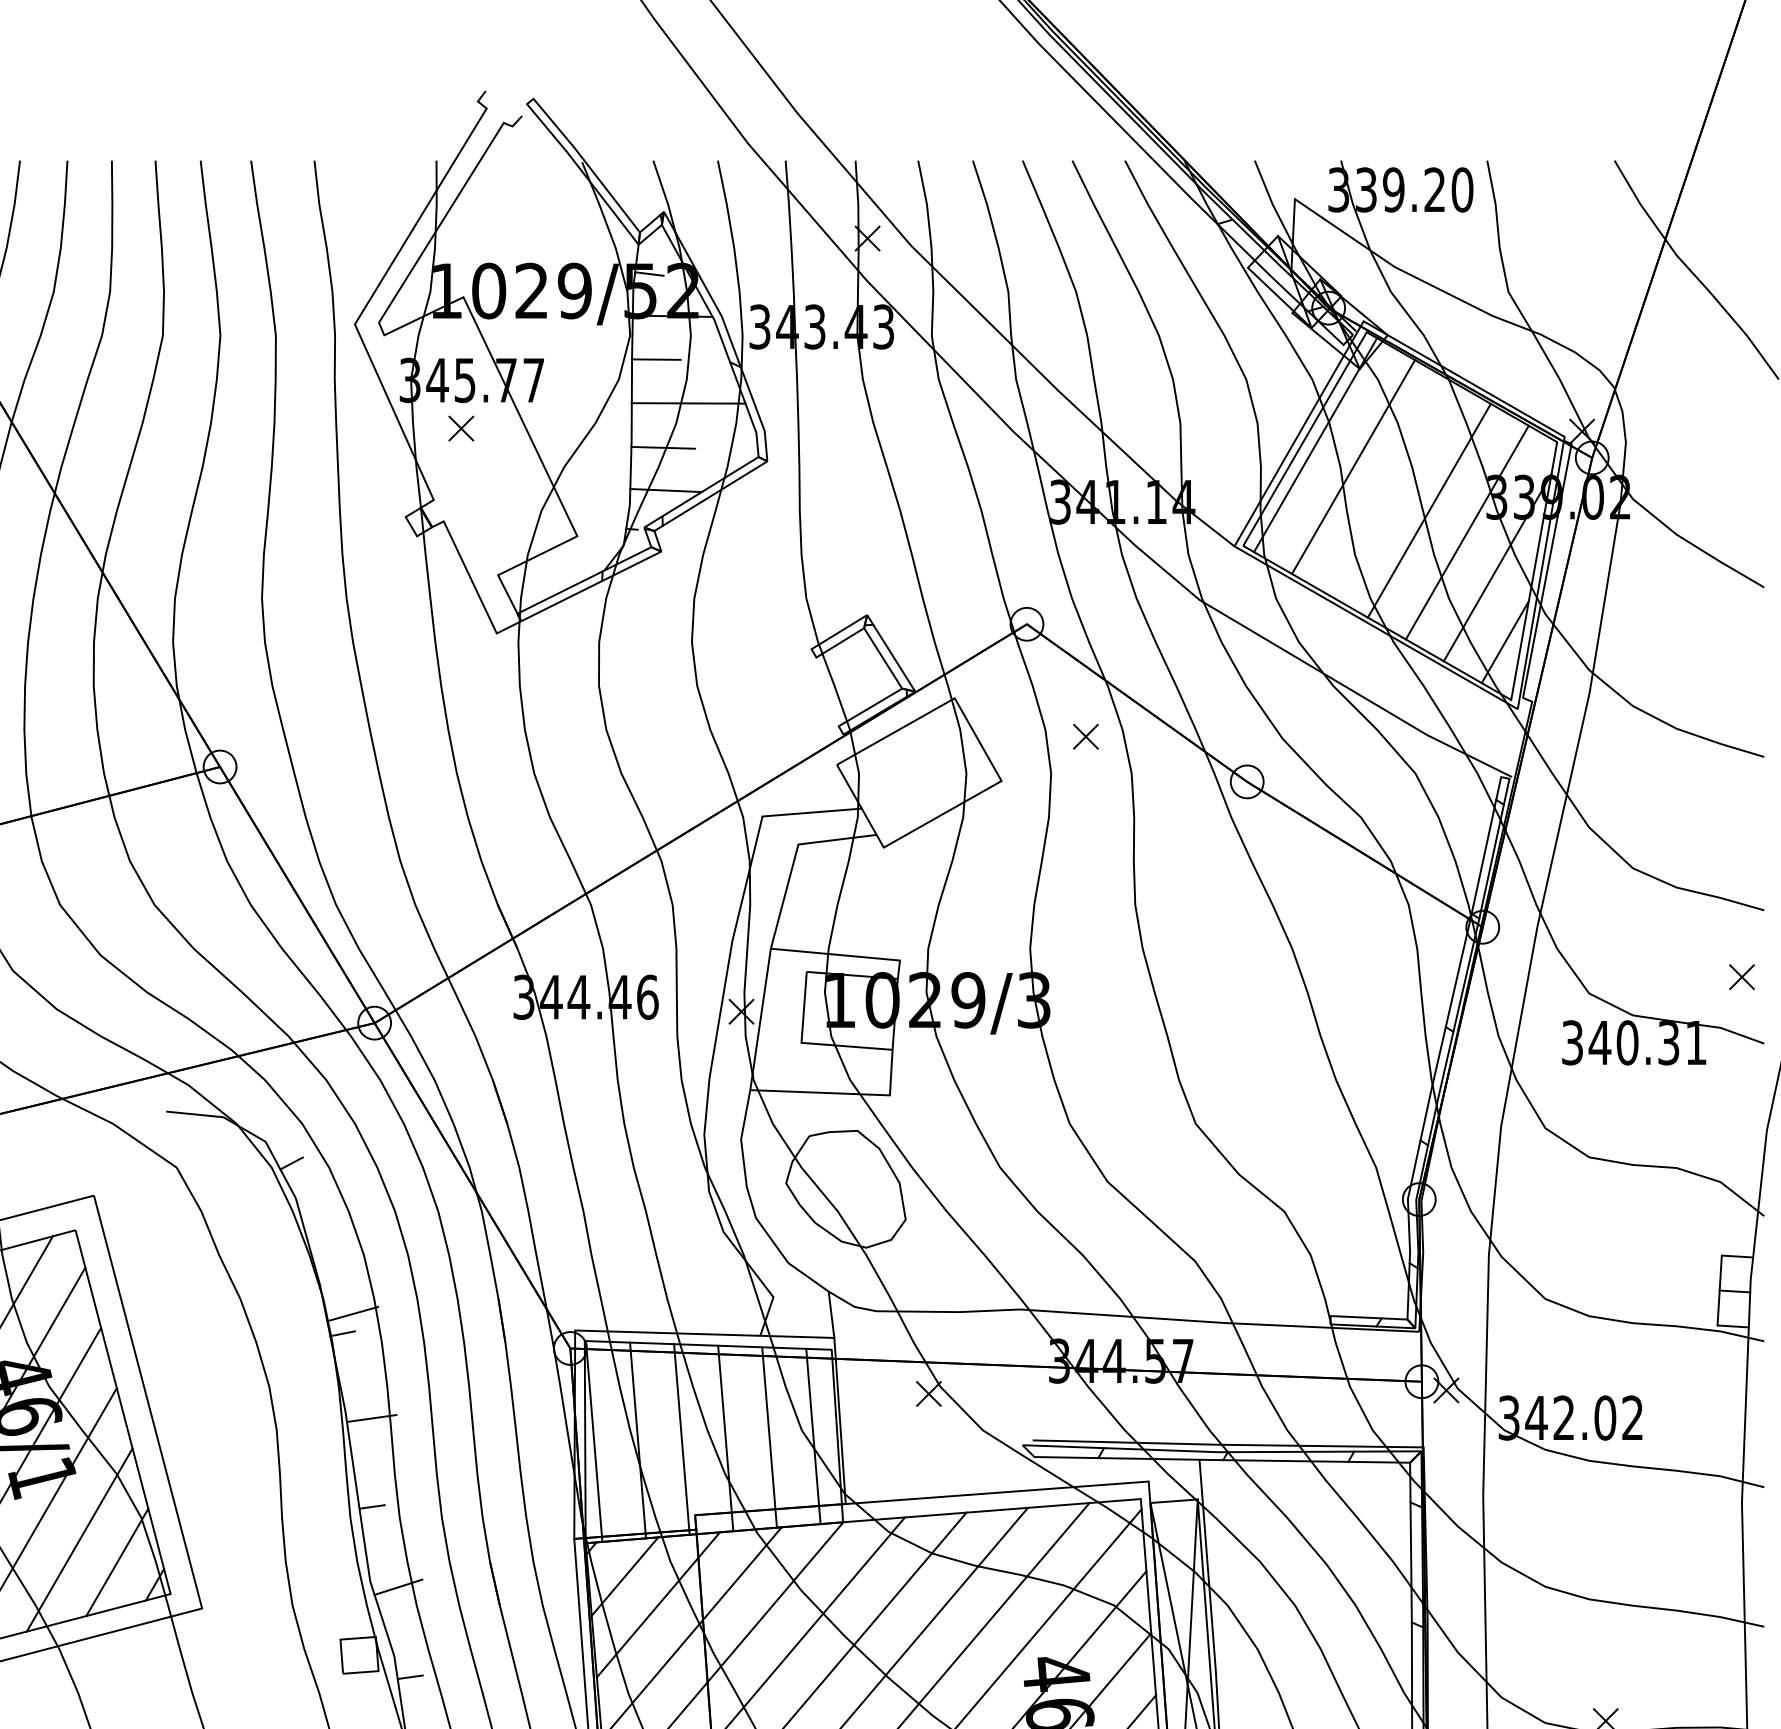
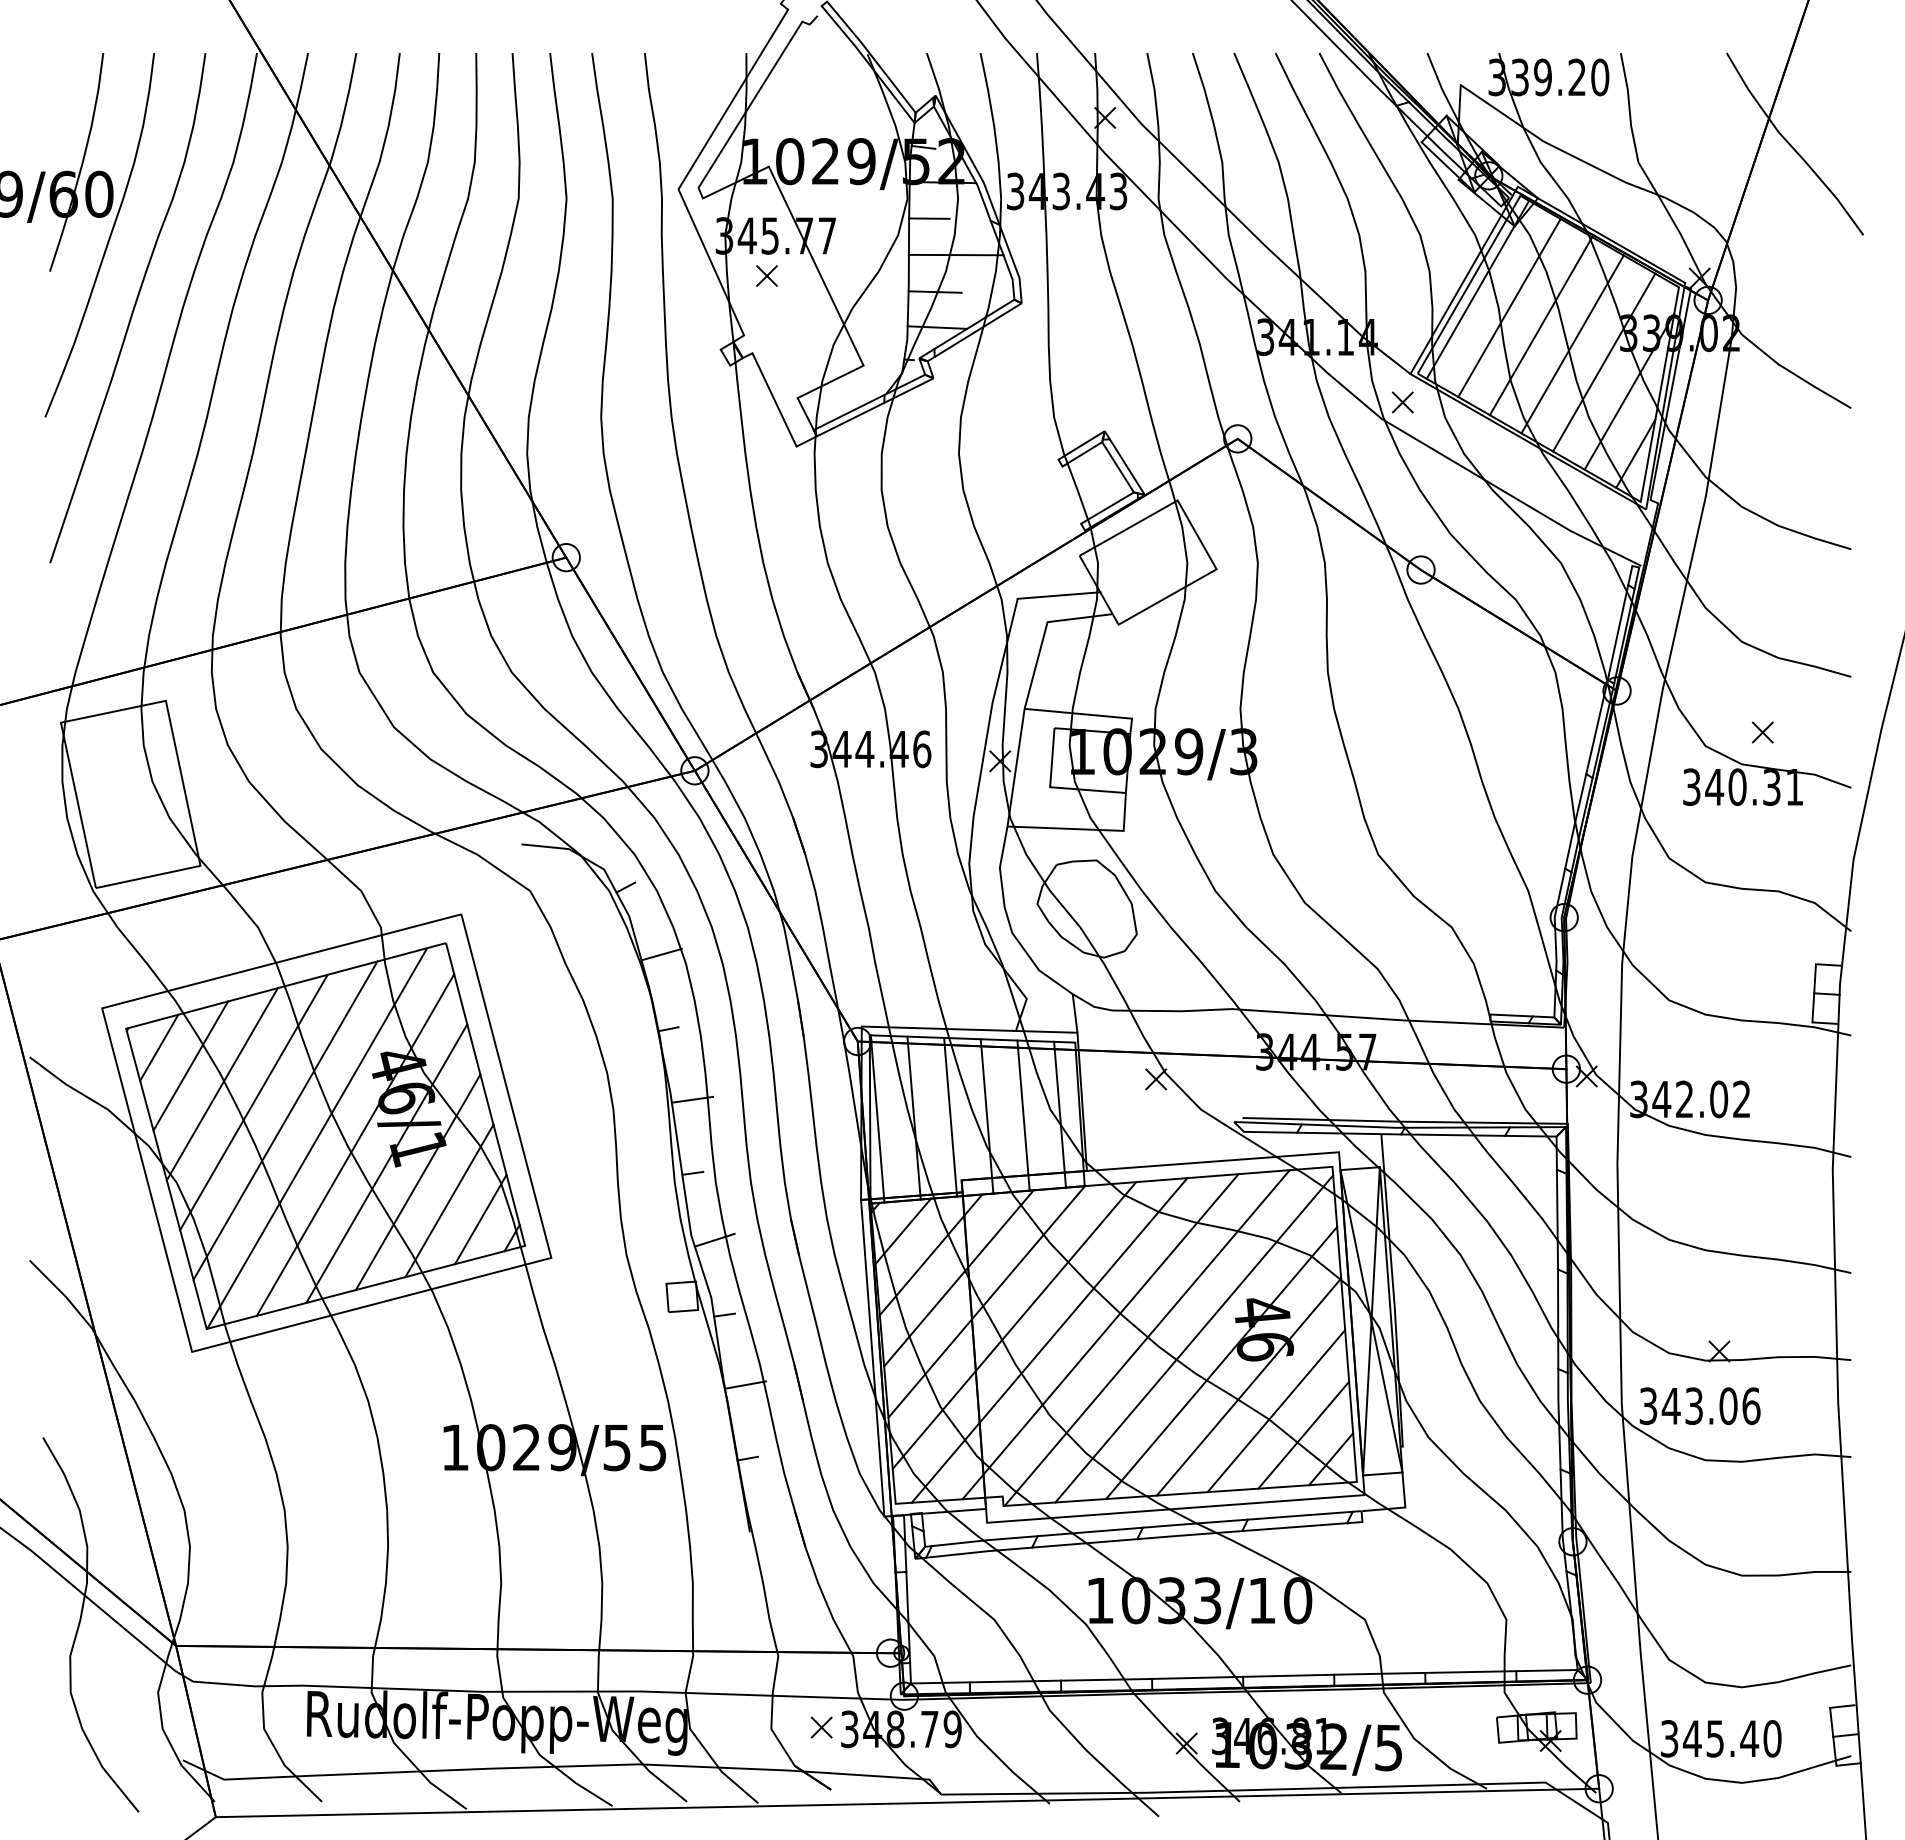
line: (1390, 489) -> (1540, 326), added
part: (1085, 736) -> (1402, 402), moved
part: (1741, 977) -> (1762, 732), moved
line: (353, 1313) -> (661, 954), moved

